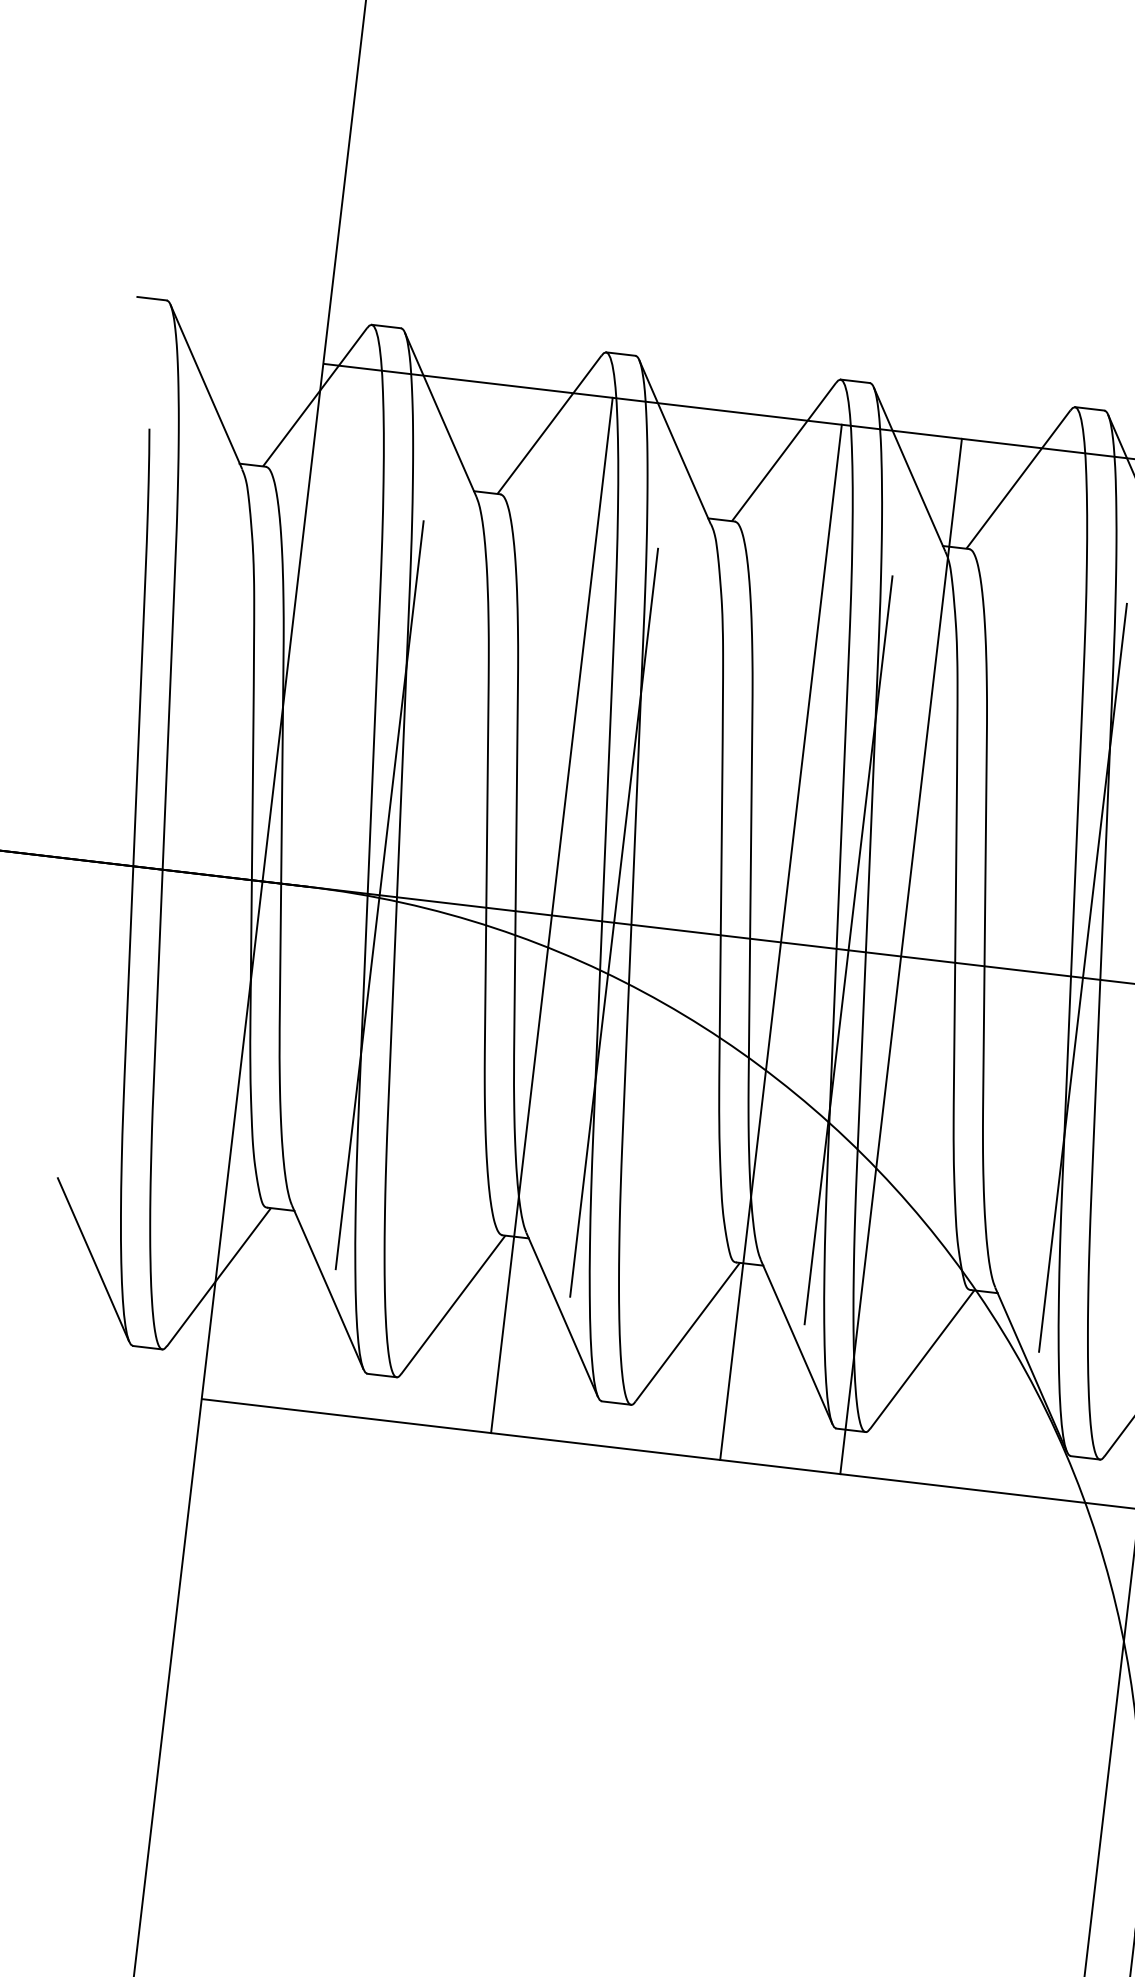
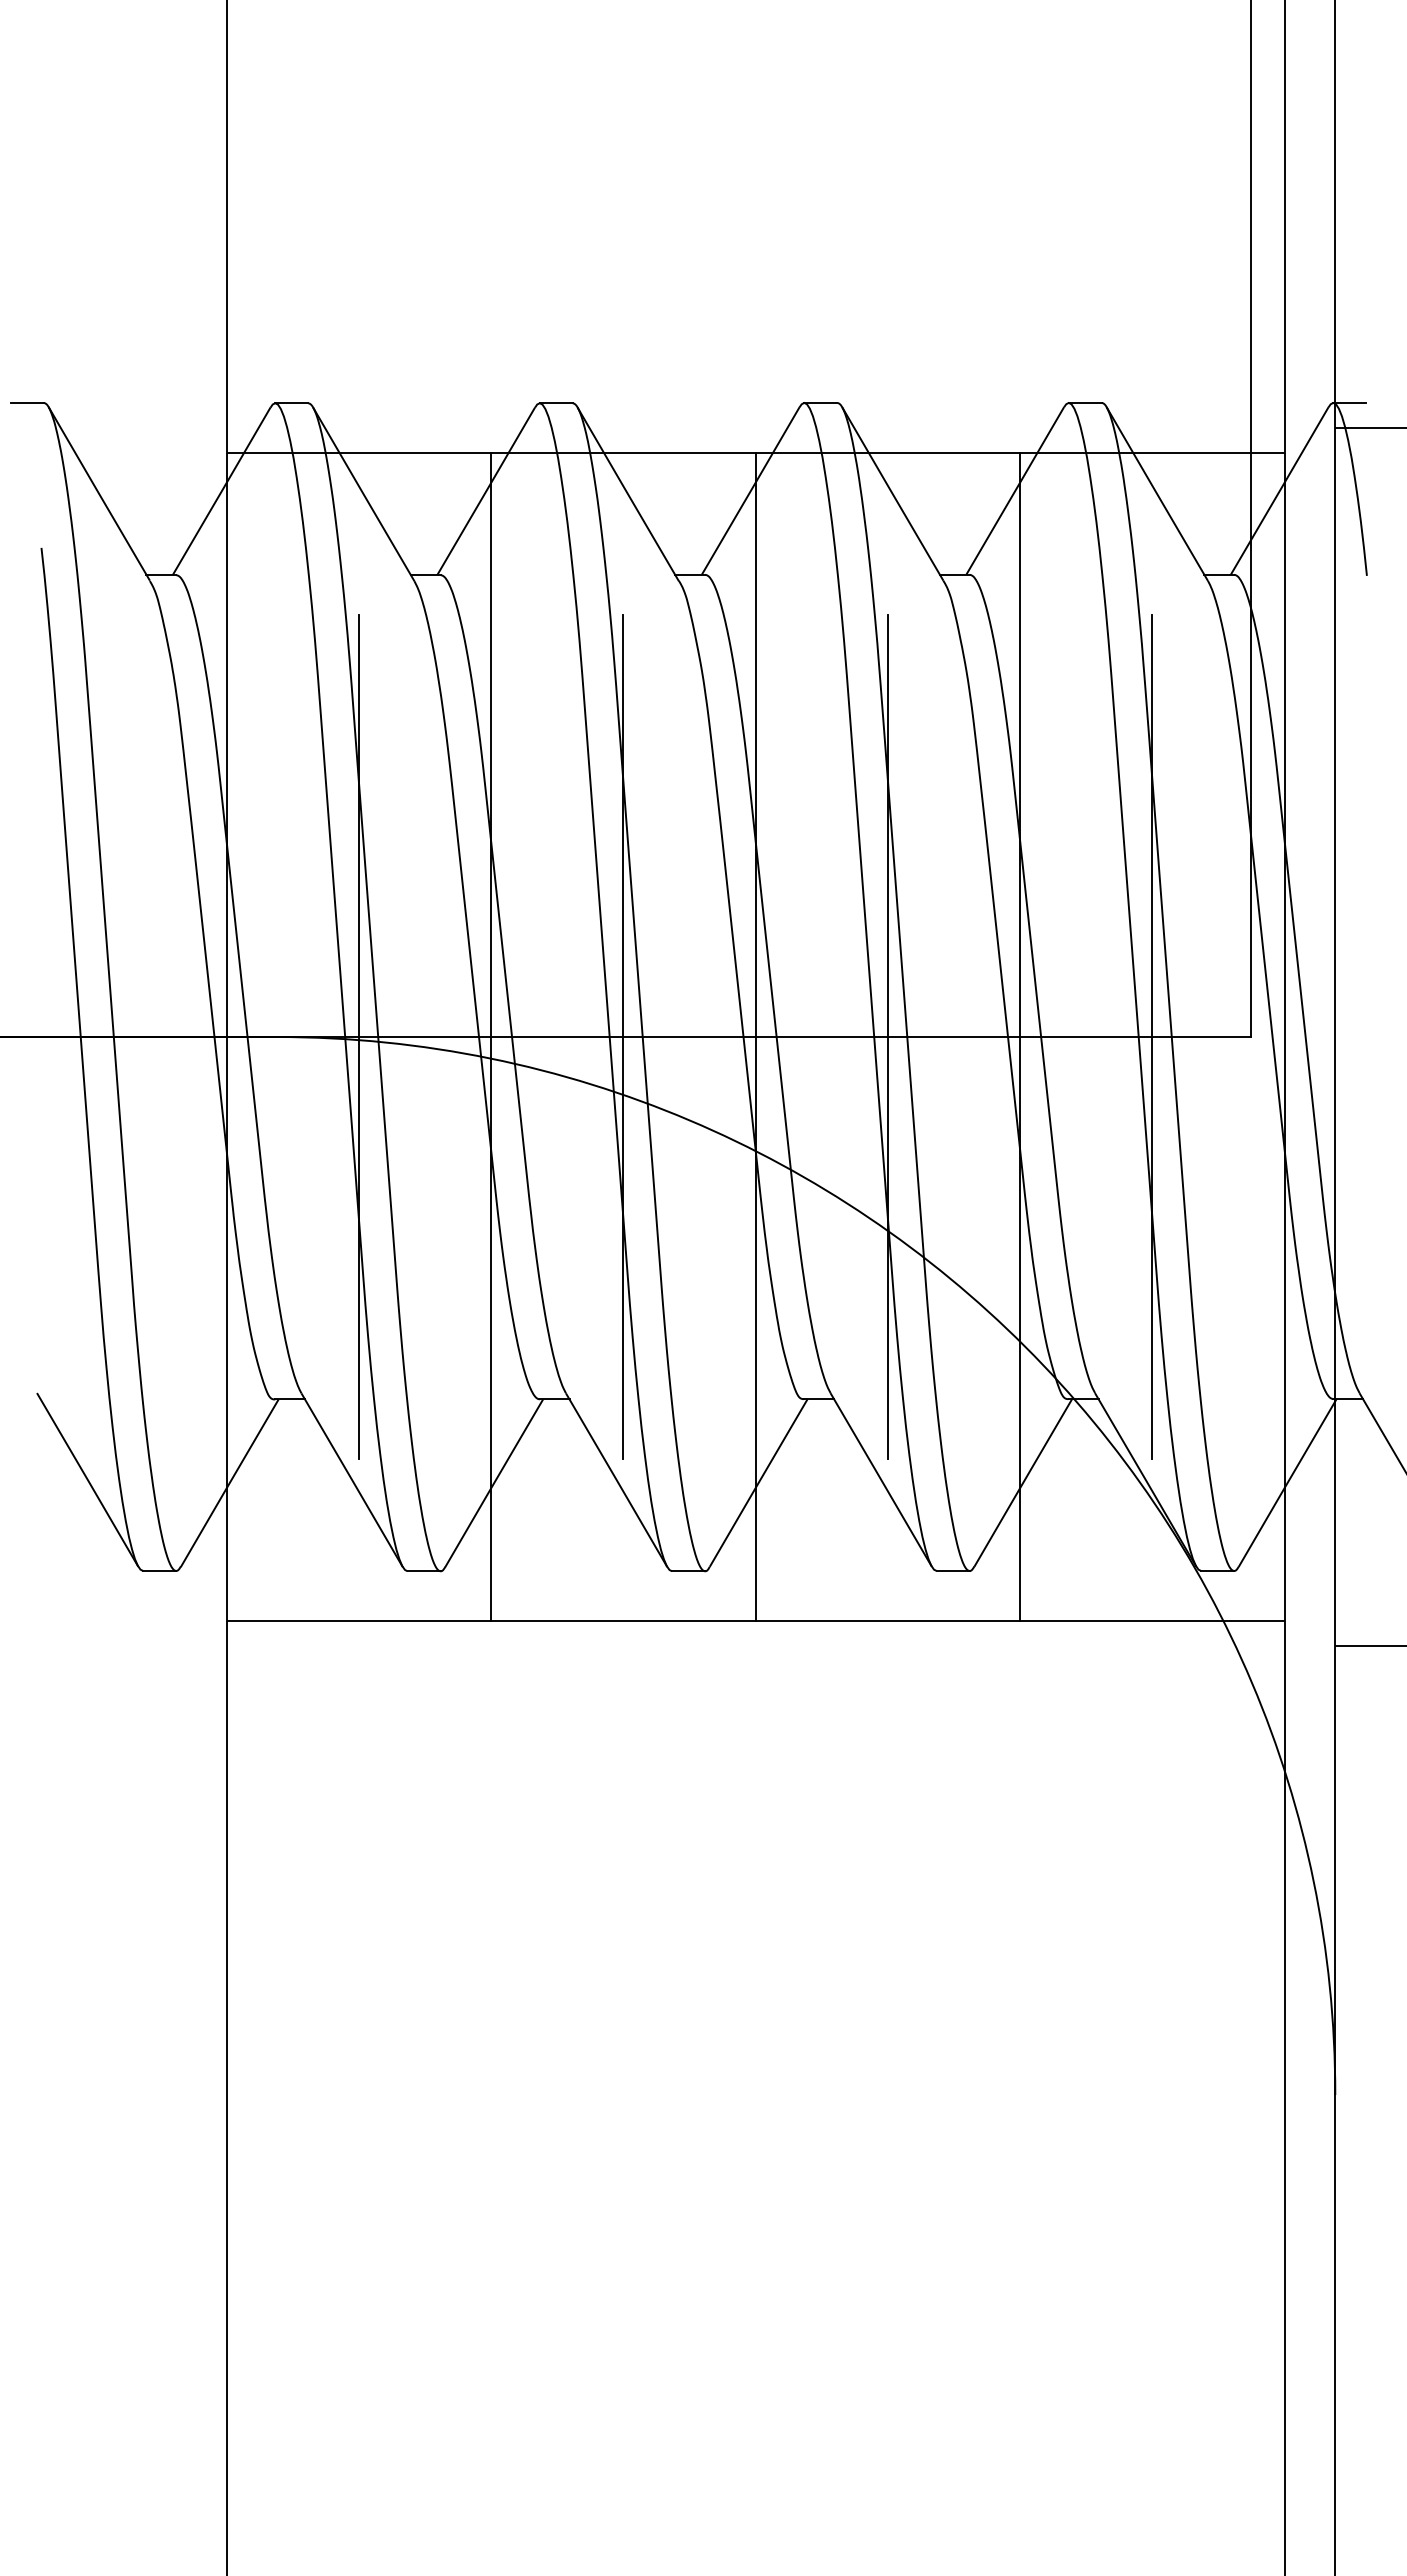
line: (552, 915) -> (491, 1037), moved
line: (780, 942) -> (755, 1037), moved
line: (901, 956) -> (1020, 1037), moved

